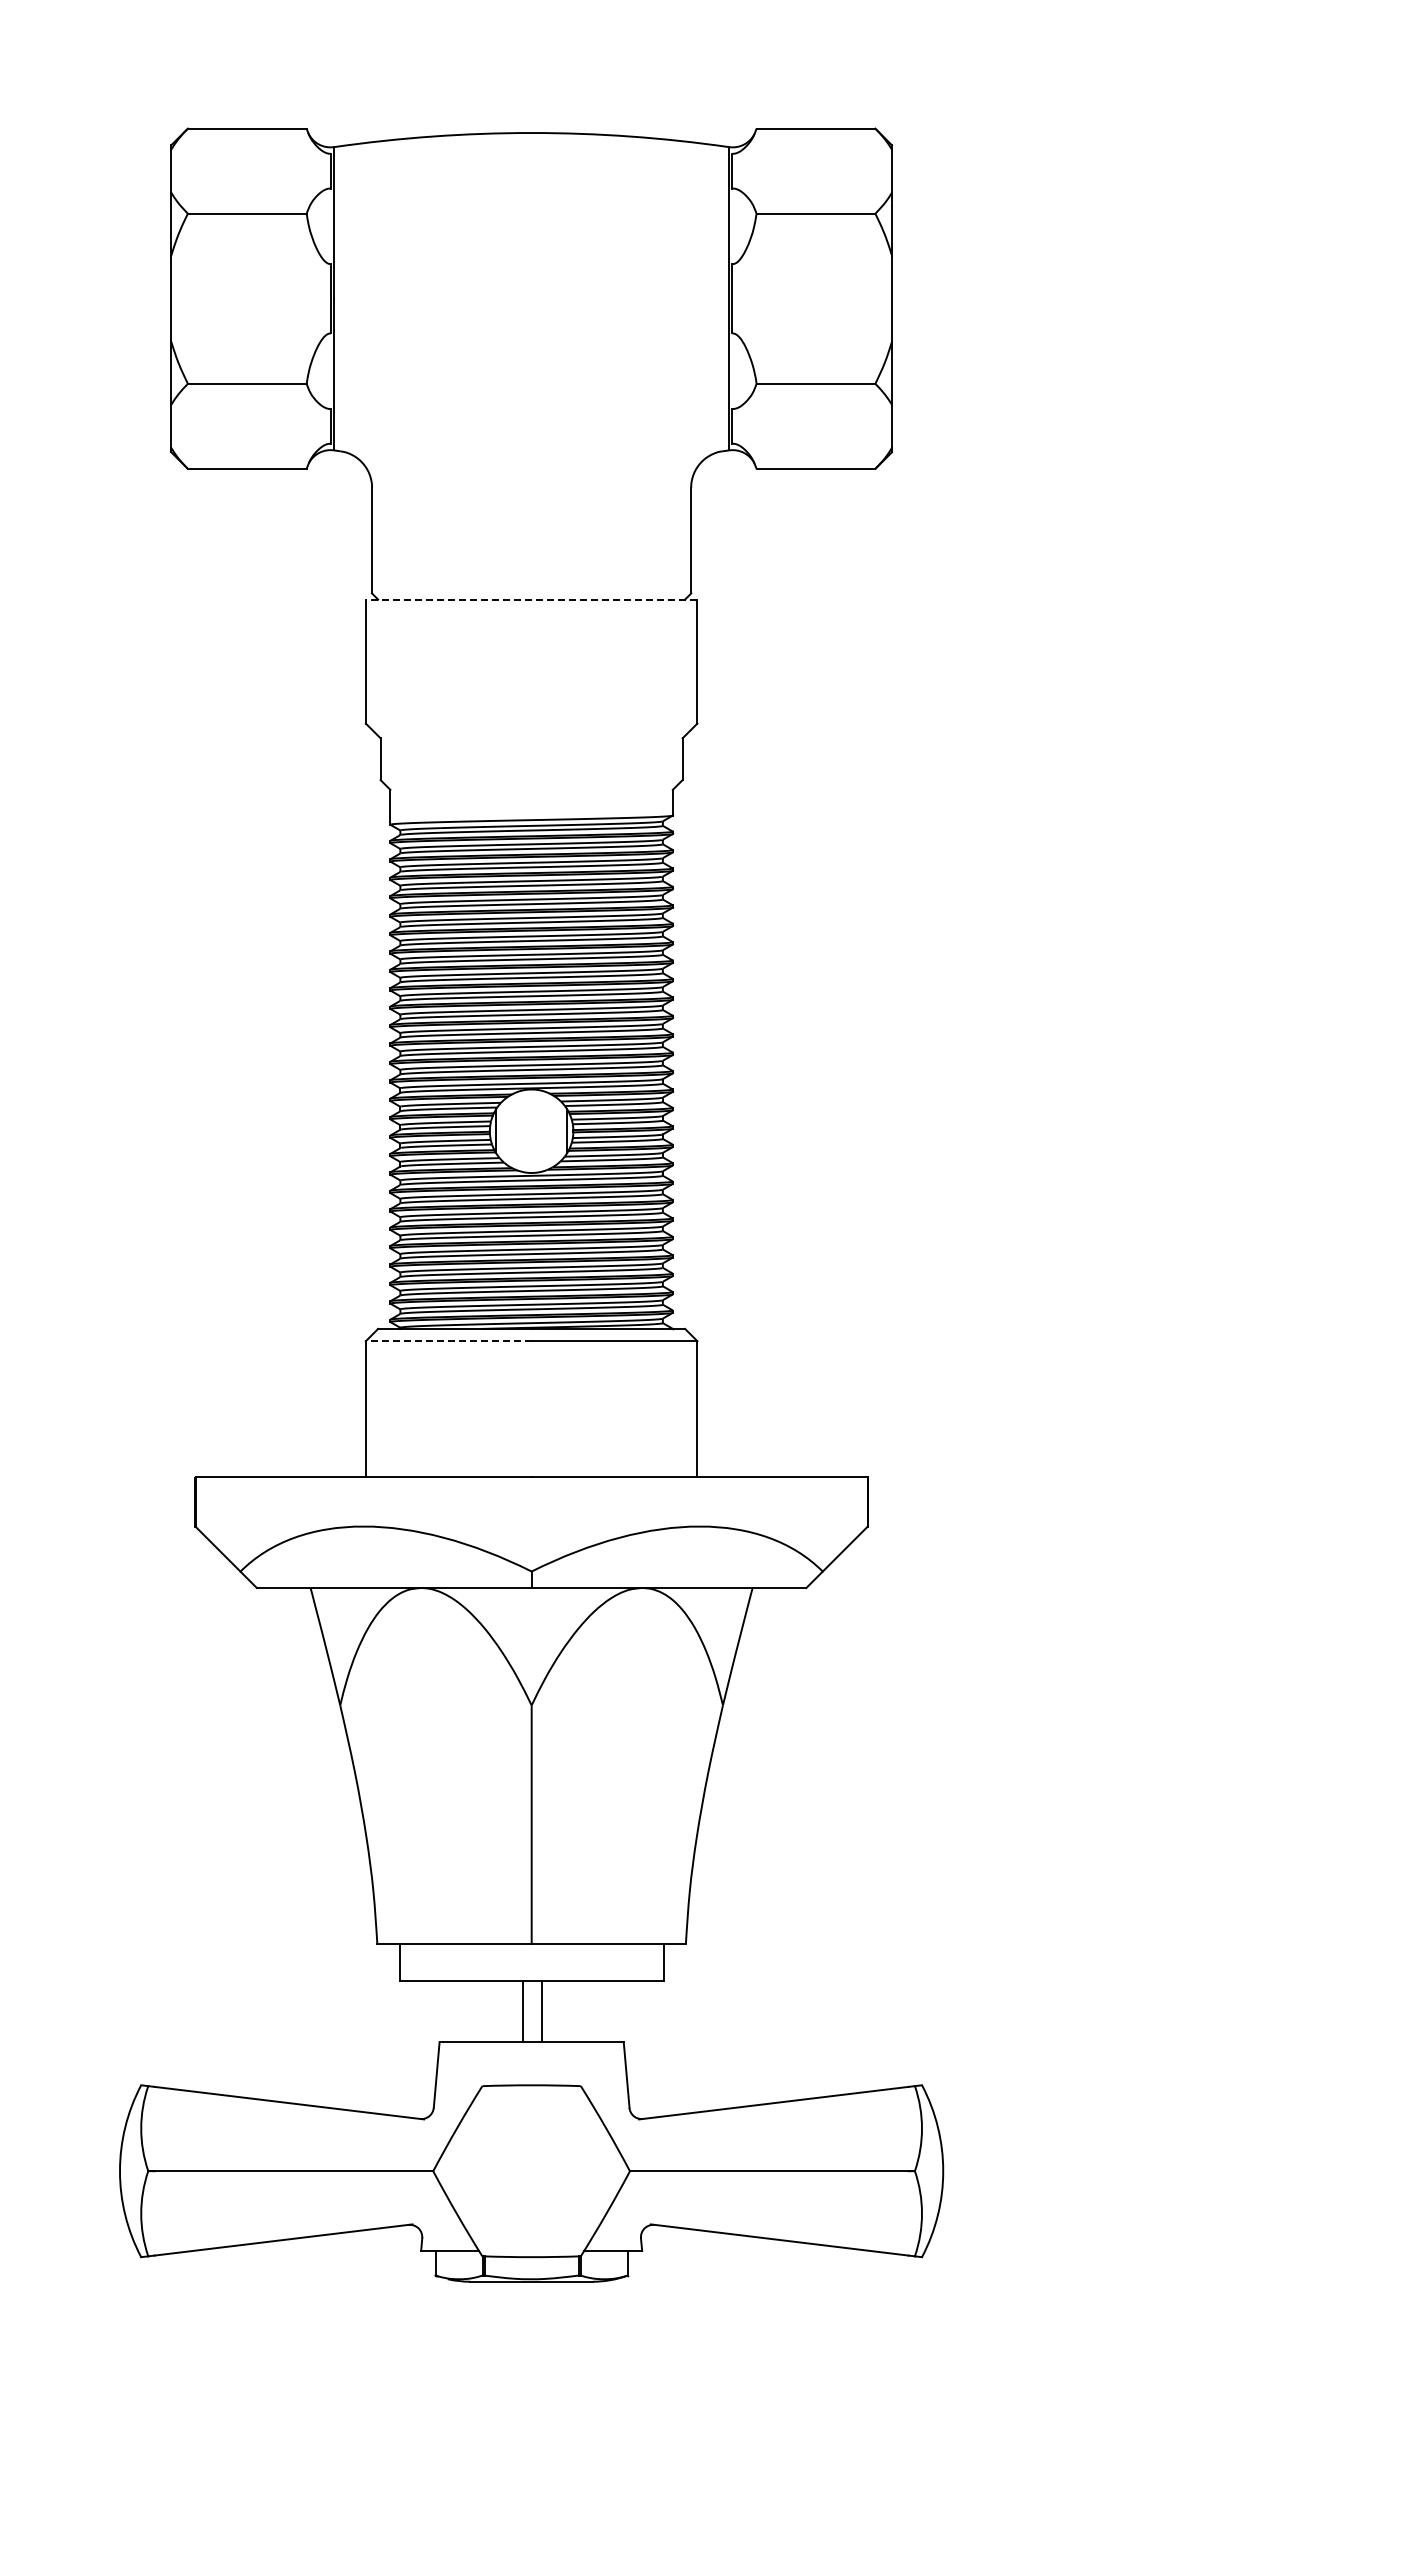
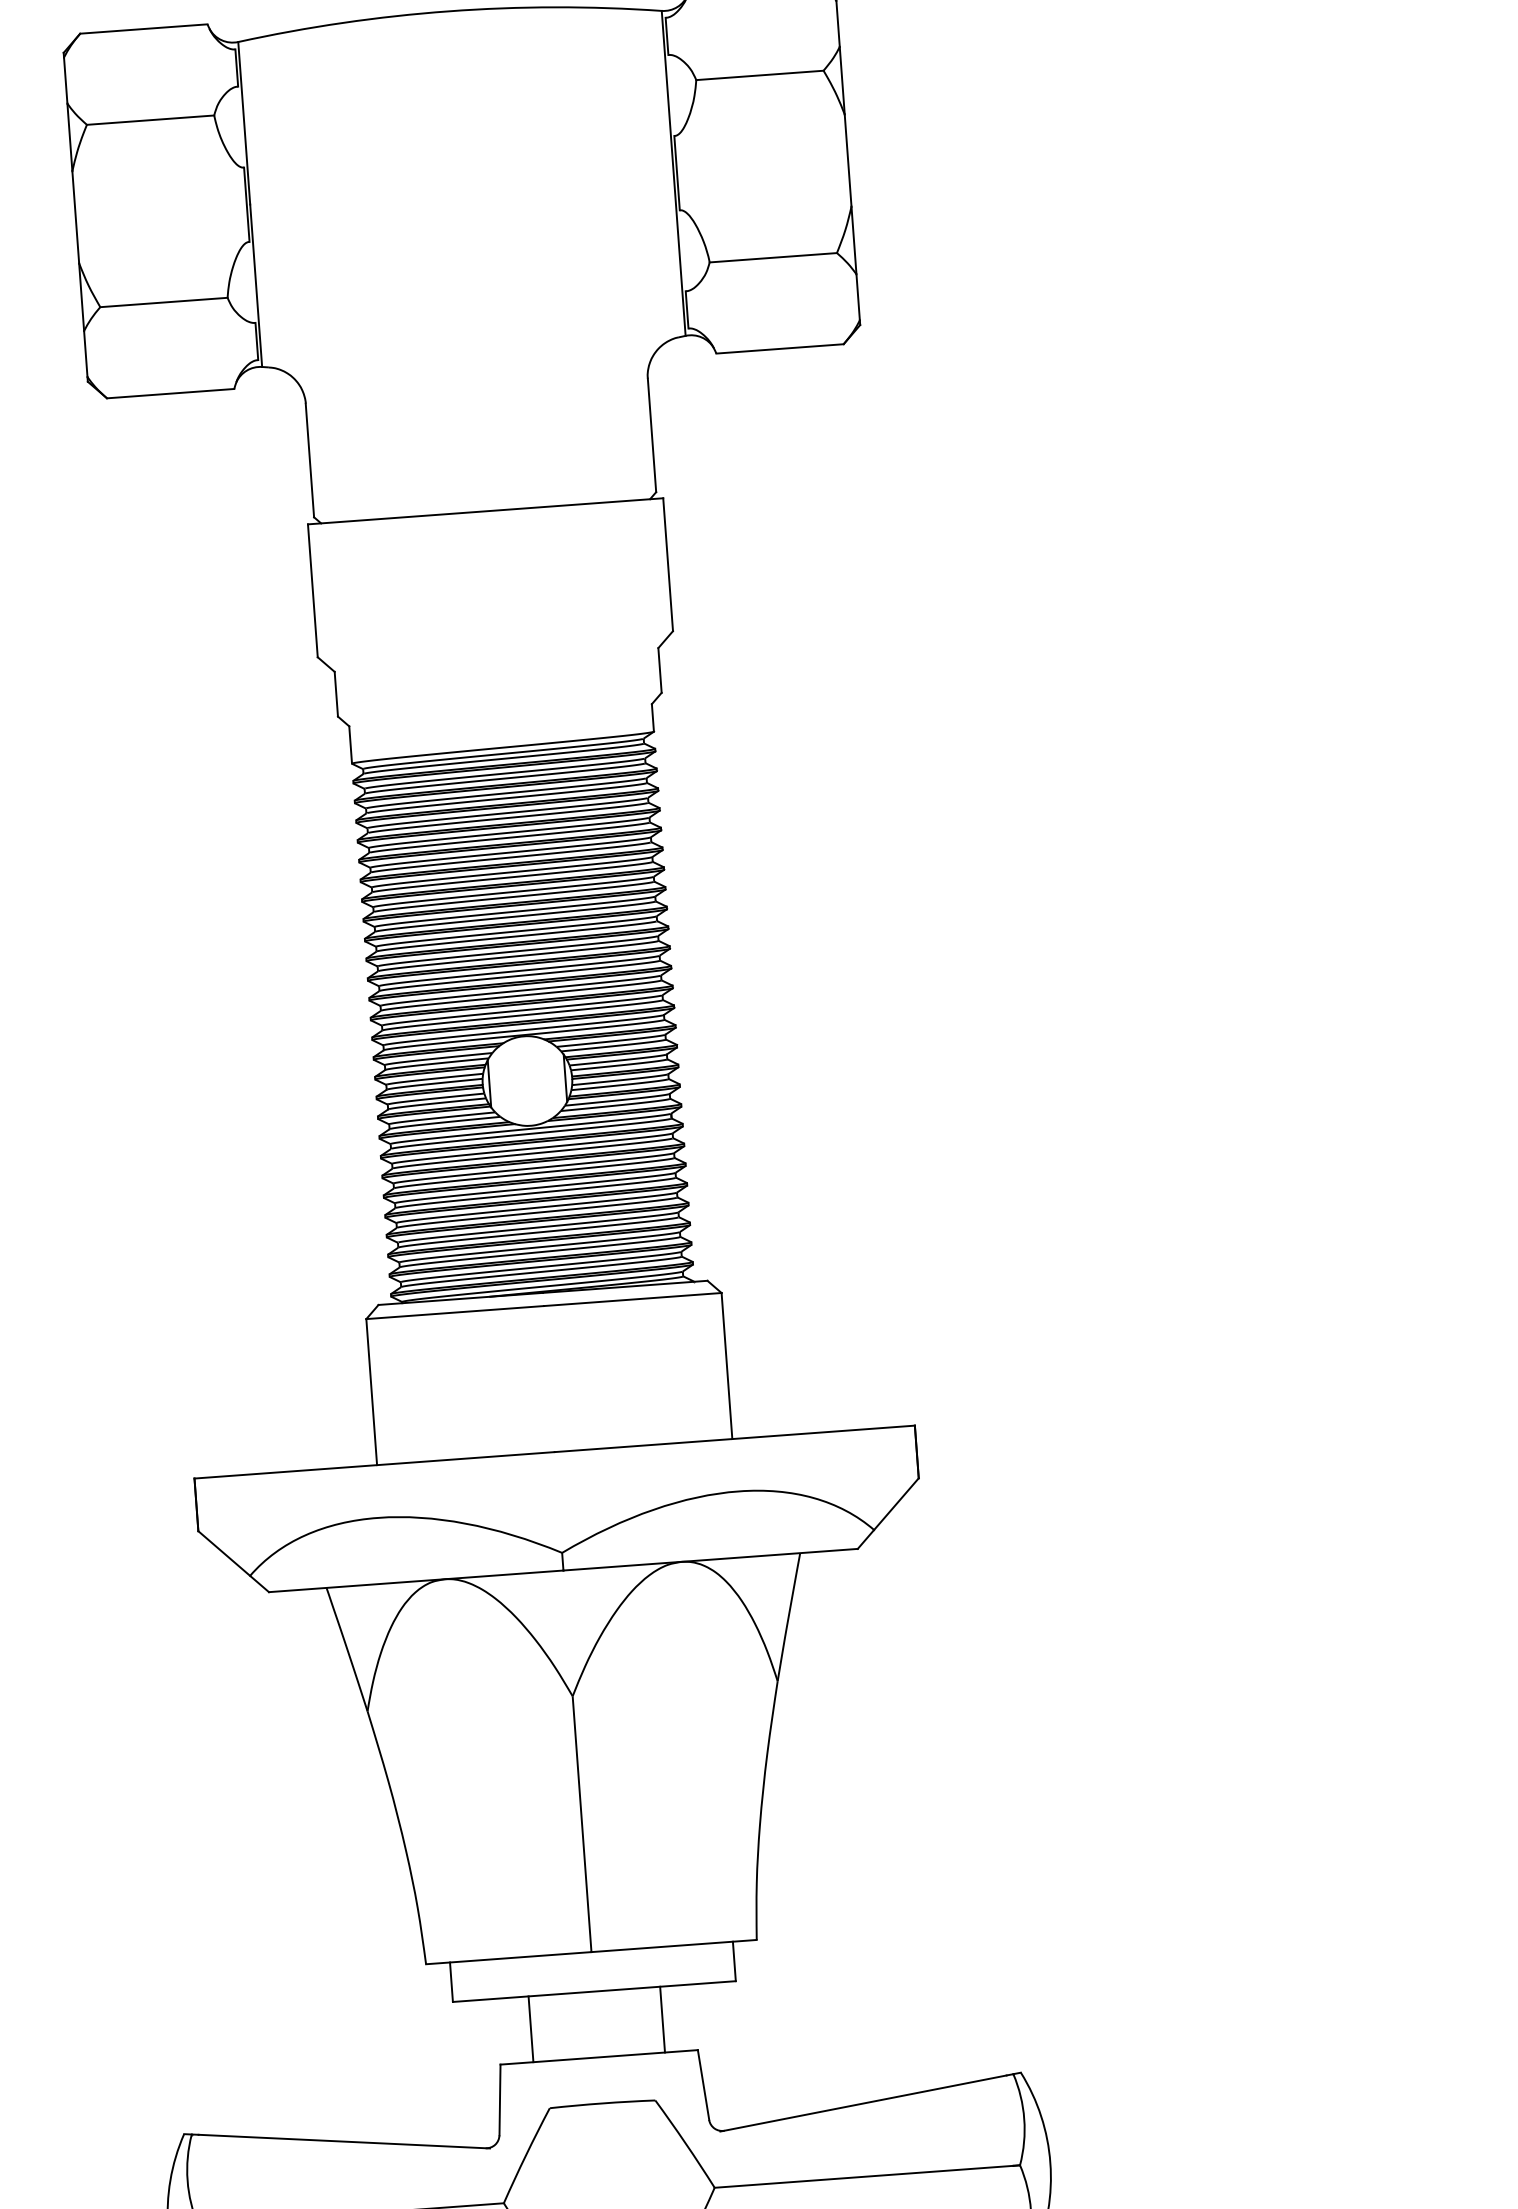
line: (531, 599) -> (485, 511), dashed -> solid
line: (448, 1341) -> (454, 1312), dashed -> solid
line: (523, 2011) -> (531, 2029), moved
line: (542, 2011) -> (663, 2019), moved

